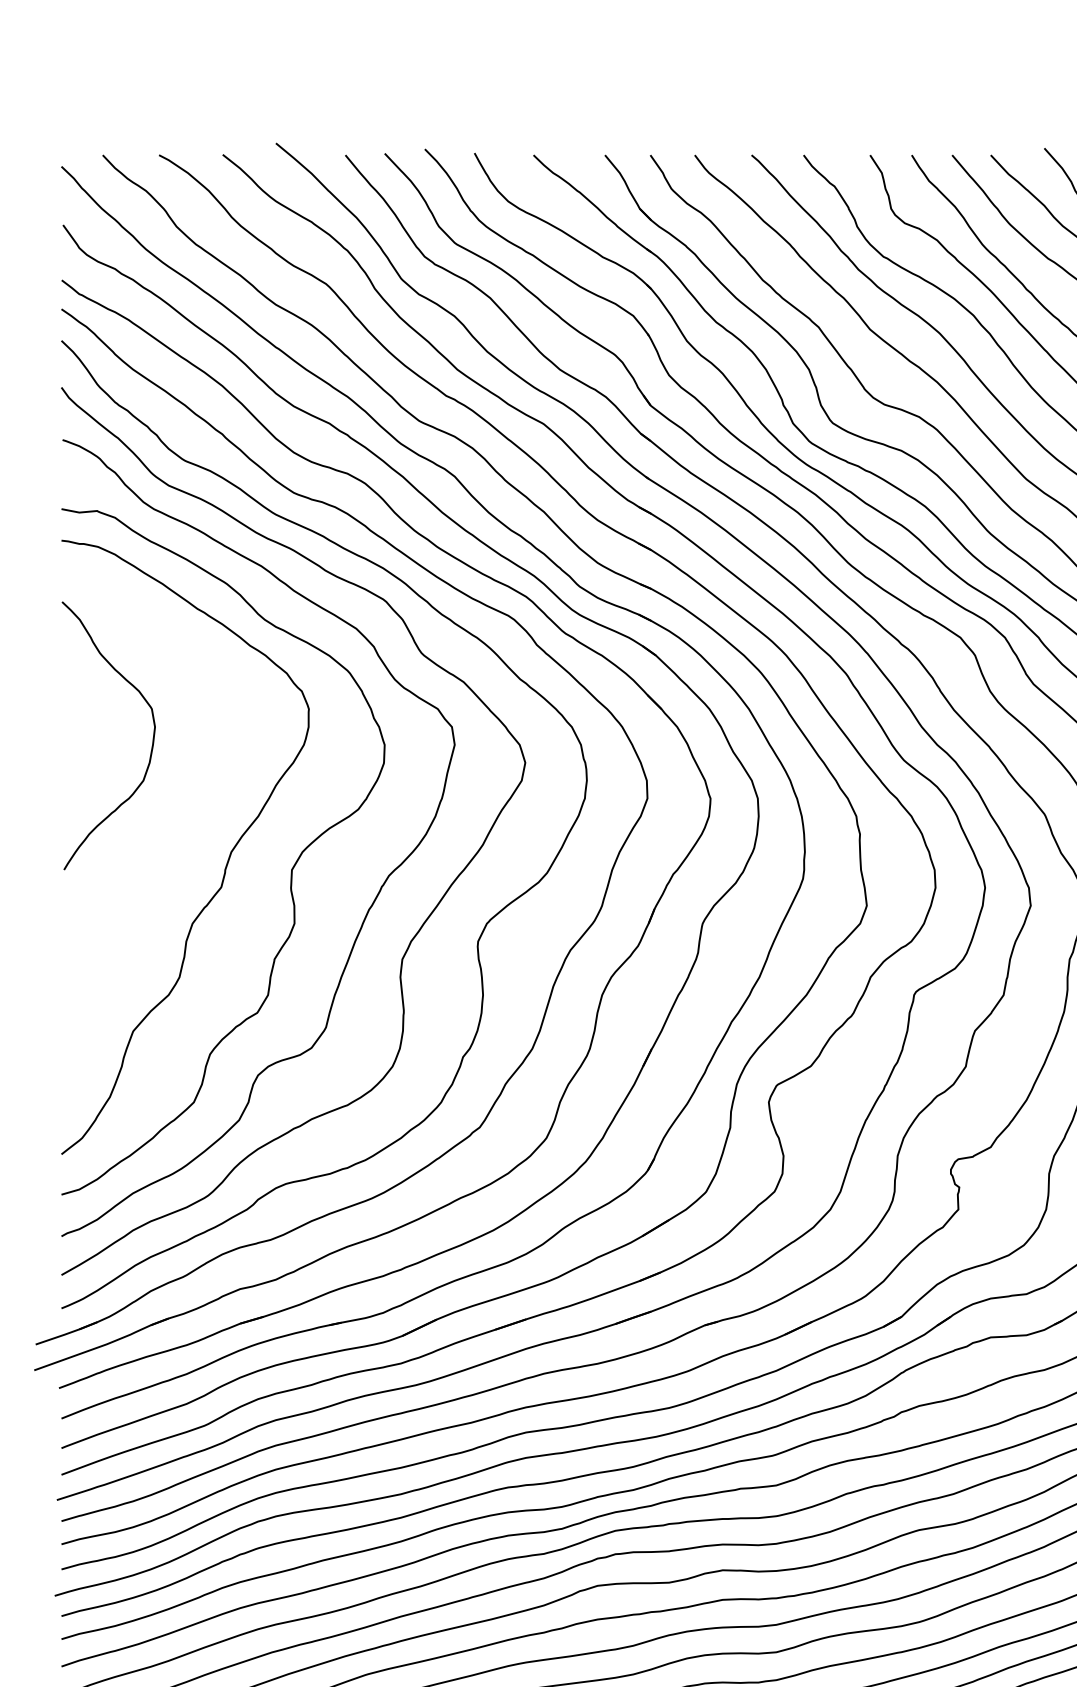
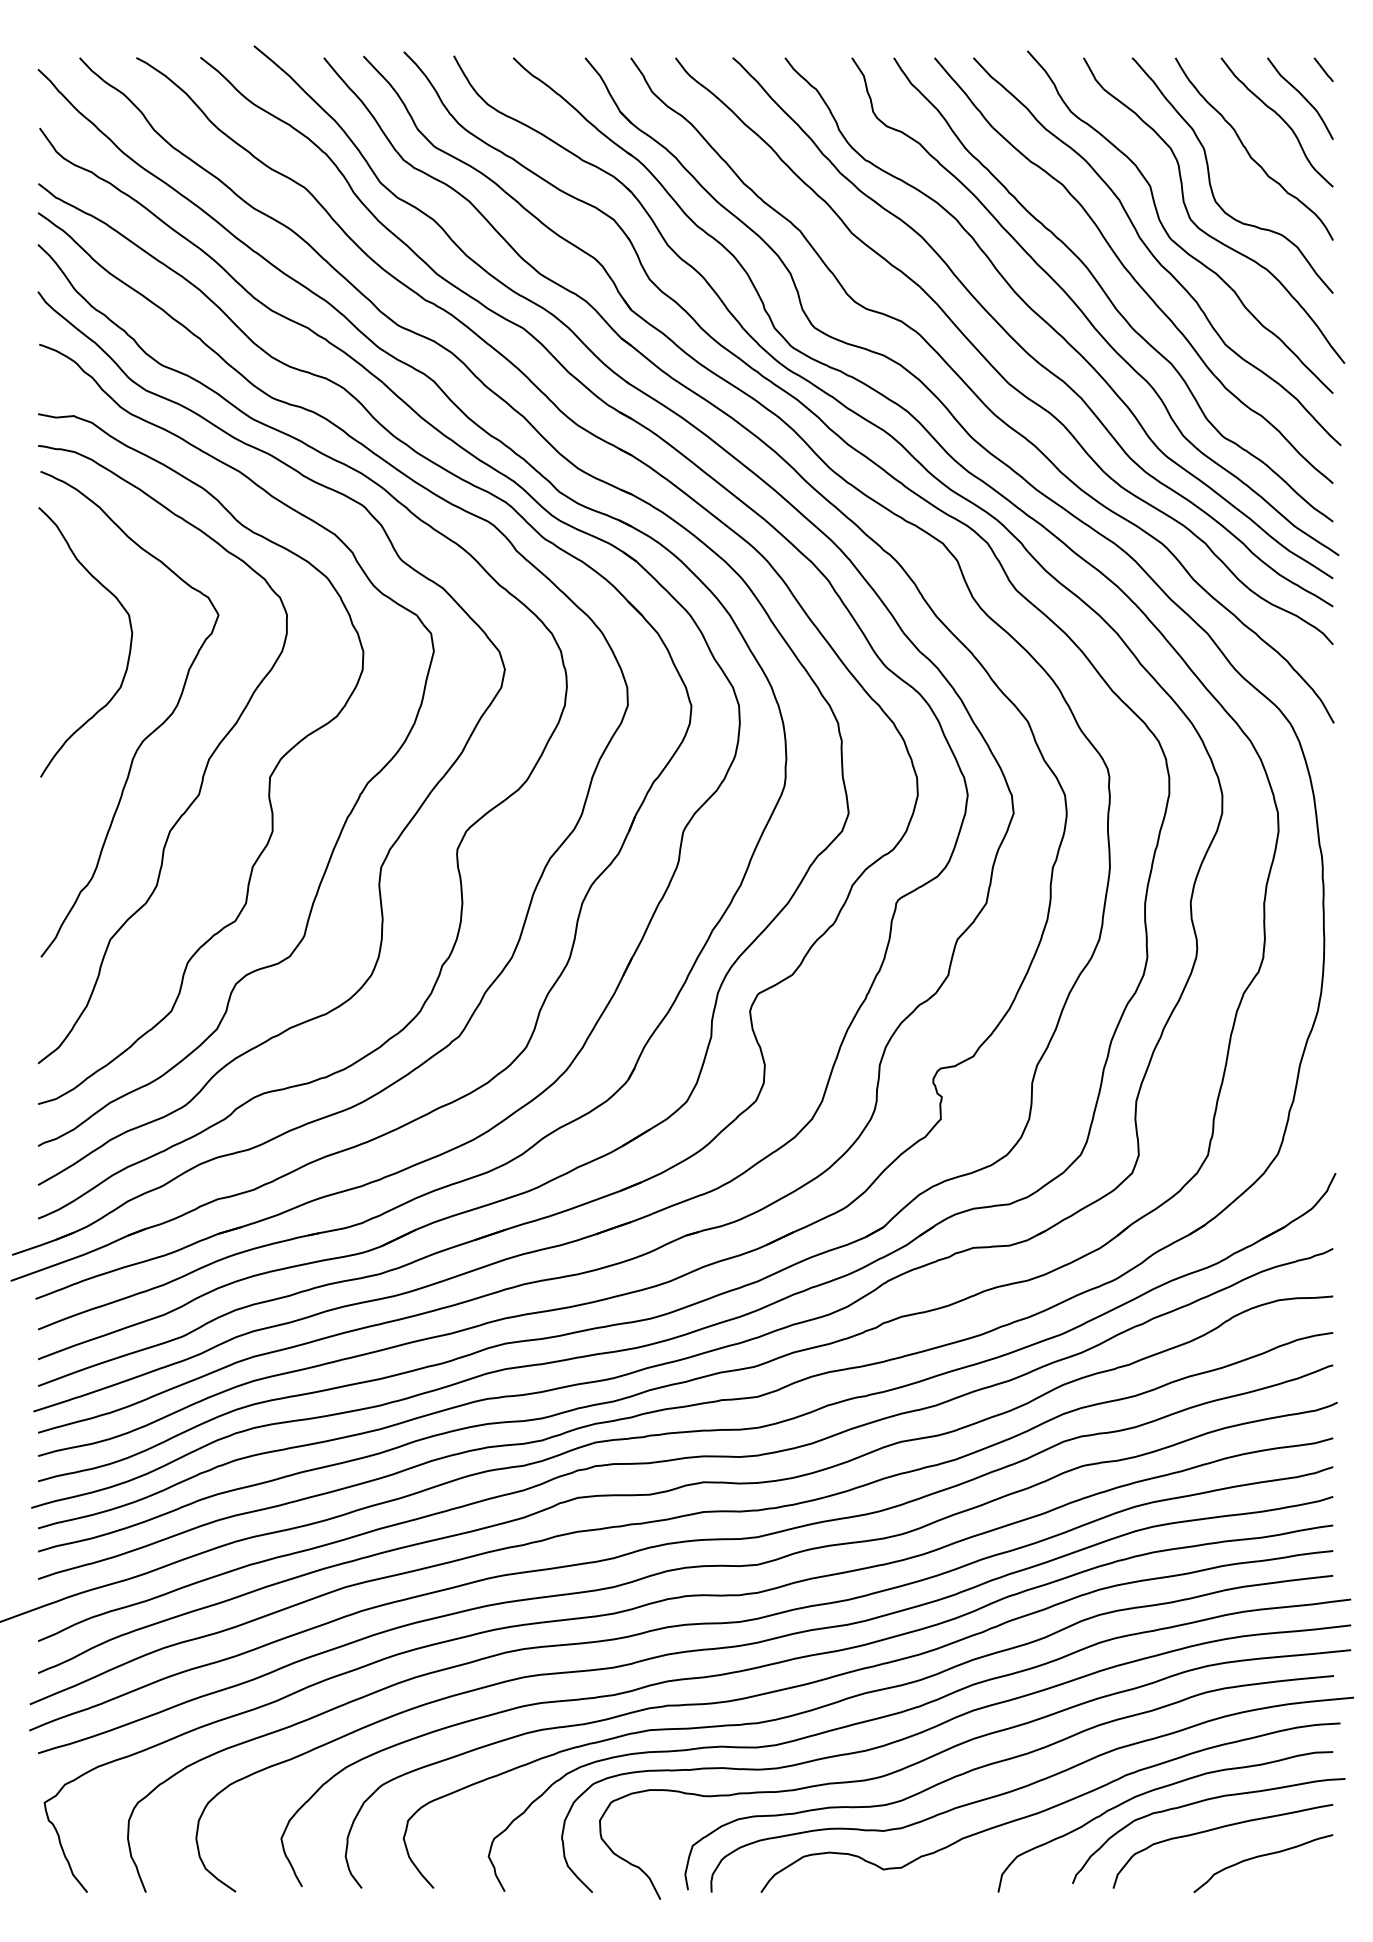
curve: (172, 826) -> (149, 733), added

